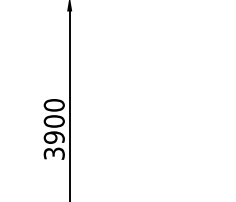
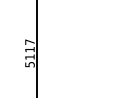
text: (53, 129) -> (29, 53), 3900 -> 5117

